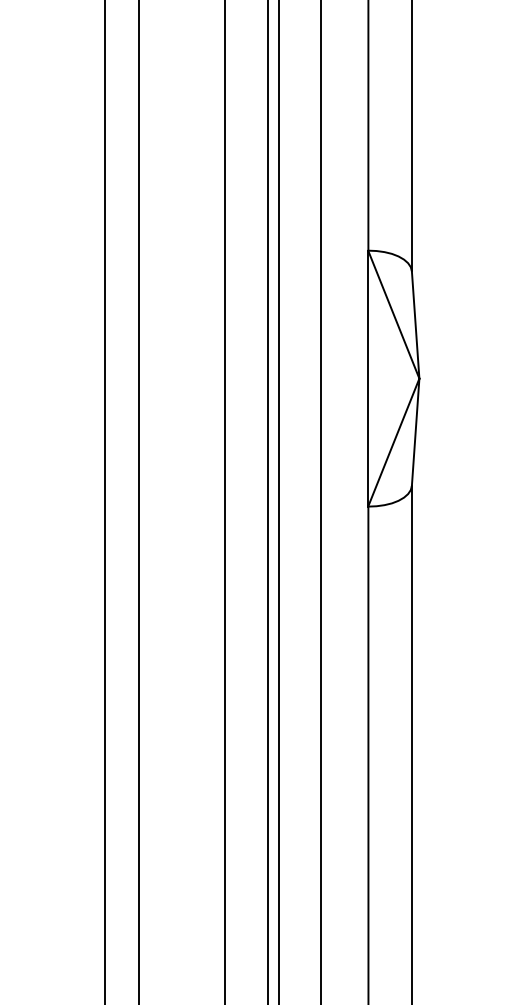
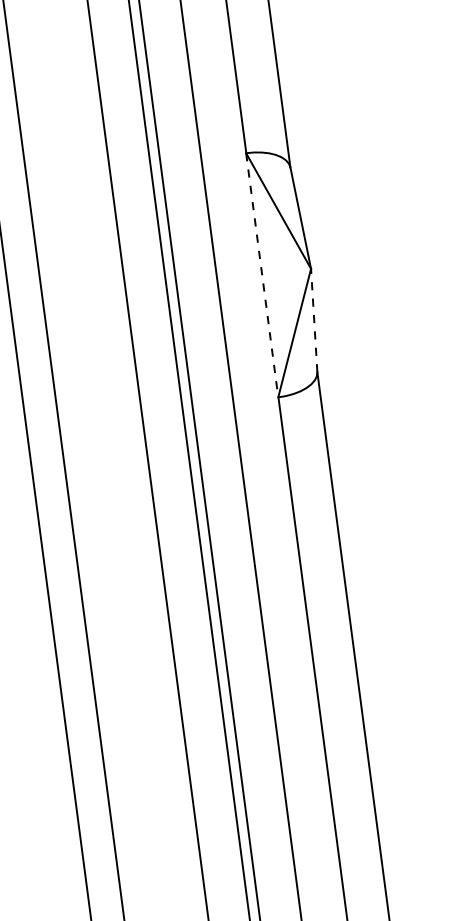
line: (368, 378) -> (262, 275), solid -> dashed
line: (415, 432) -> (314, 320), solid -> dashed

